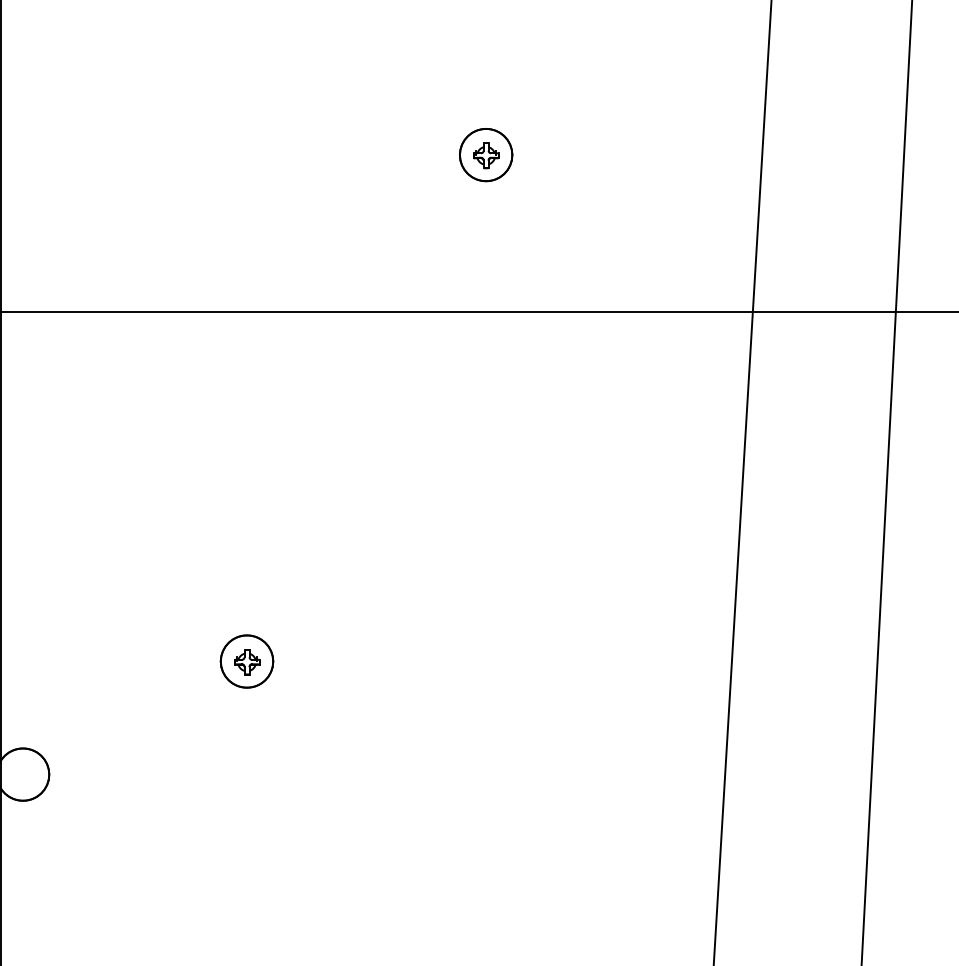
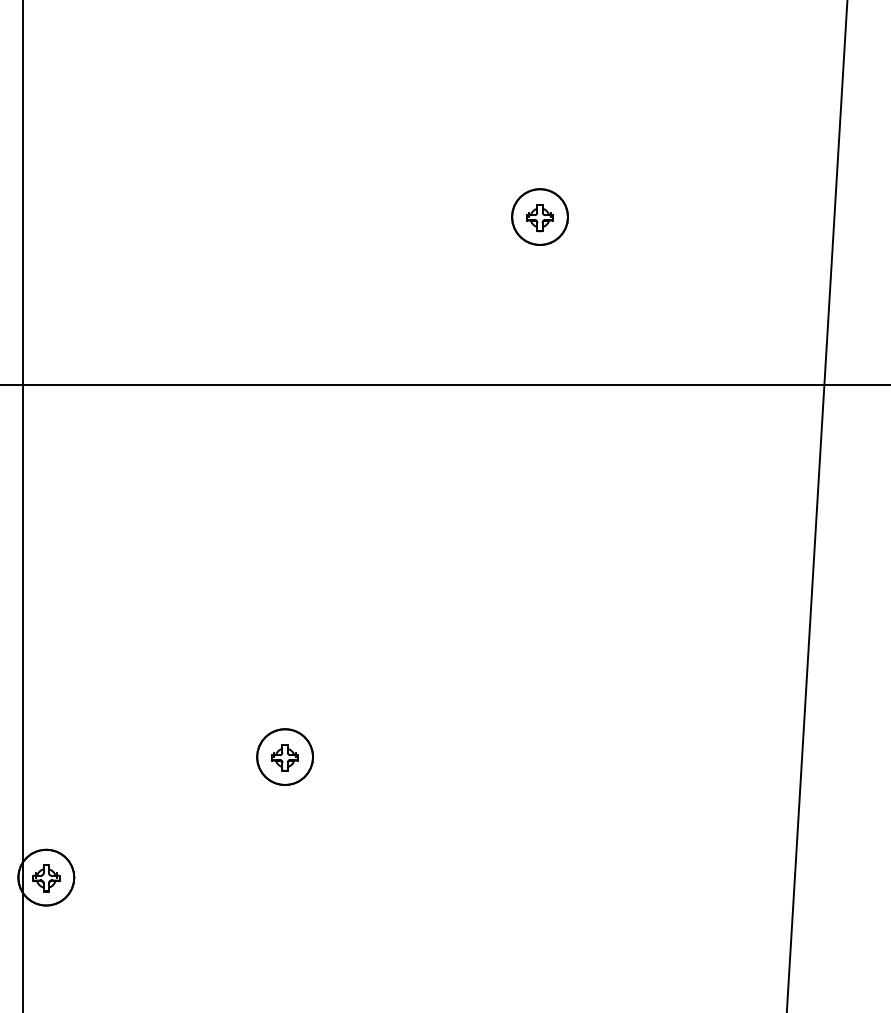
part: (23, 775) -> (46, 878), added

